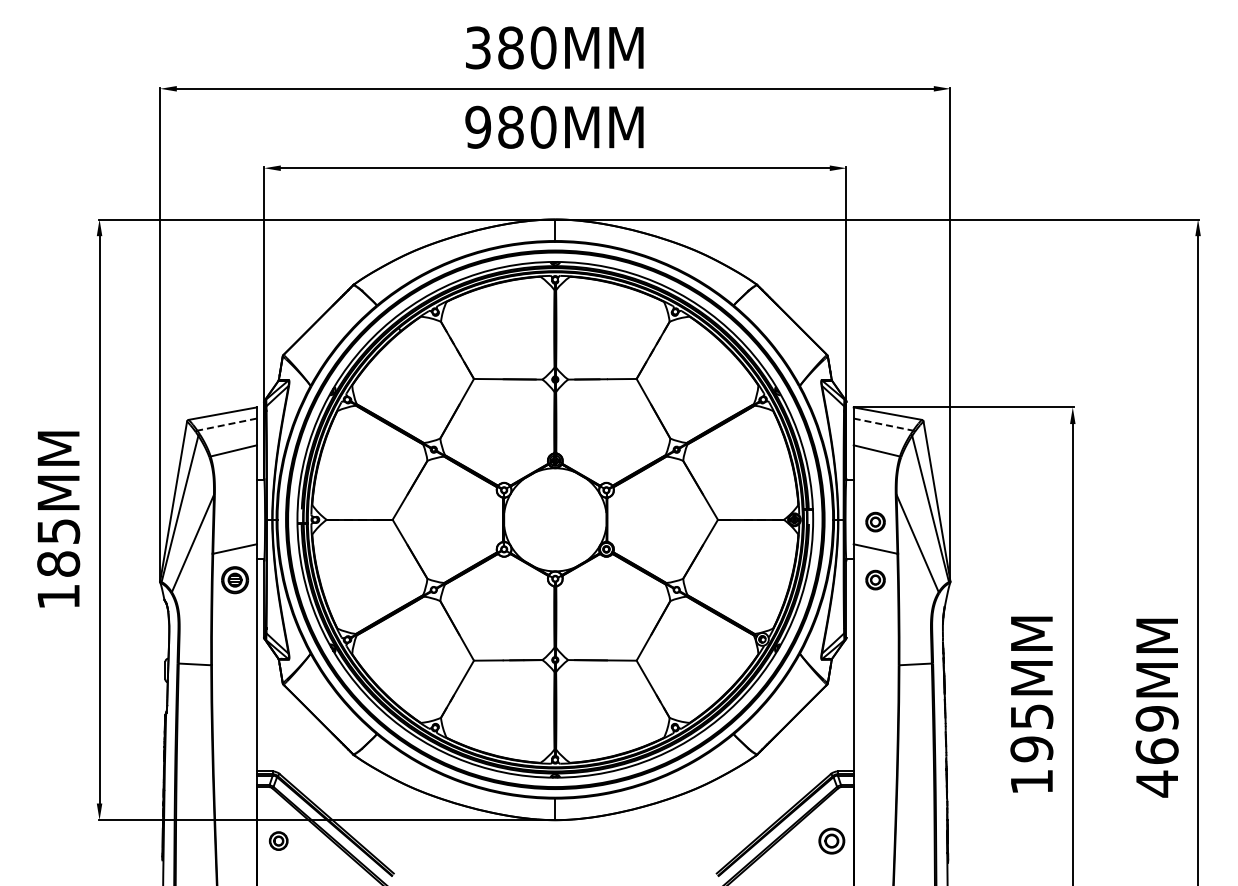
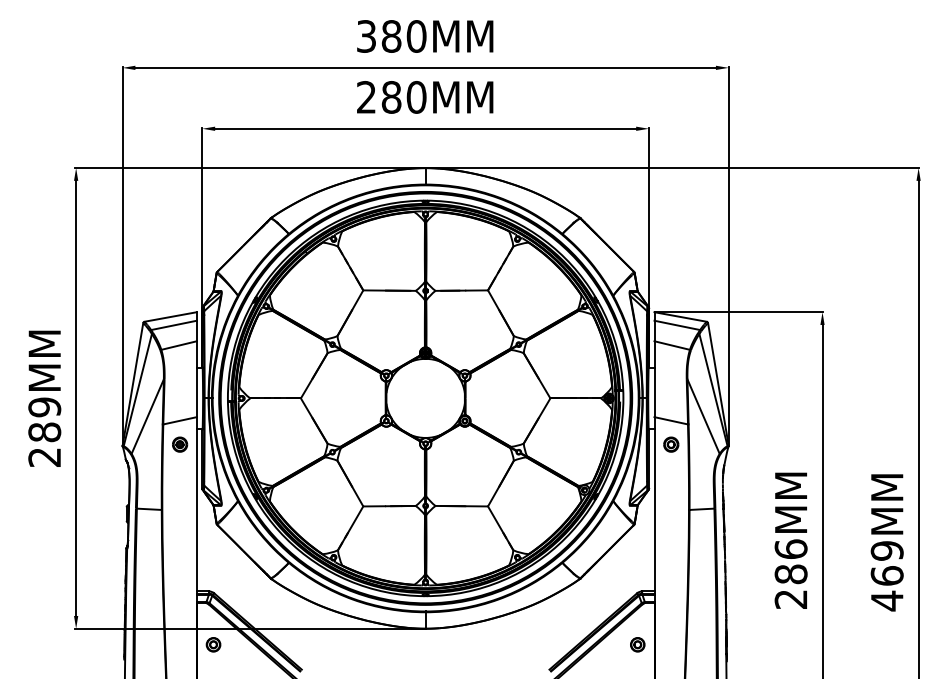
text: (478, 126) -> (366, 96), 980MM -> 280MM
line: (226, 424) -> (173, 325), dashed -> solid
line: (883, 424) -> (677, 325), dashed -> solid
part: (875, 521) -> (671, 399), removed
text: (58, 563) -> (44, 431), 185MM -> 289MM
part: (234, 579) -> (179, 444), size x0.71
text: (1031, 748) -> (790, 573), 195MM -> 286MM
part: (831, 840) -> (637, 644), size x0.71

